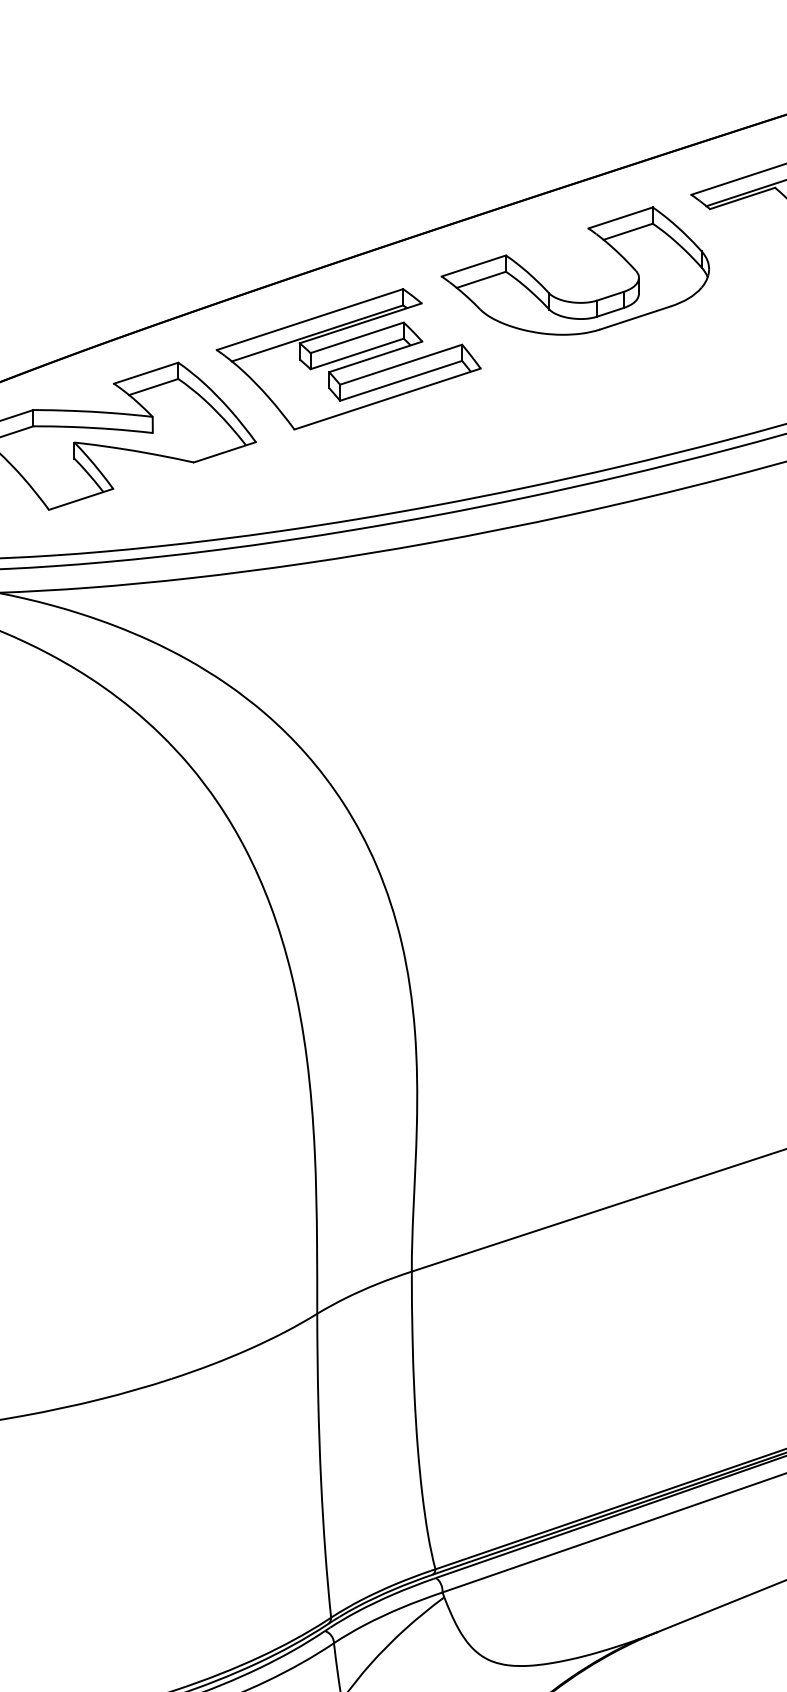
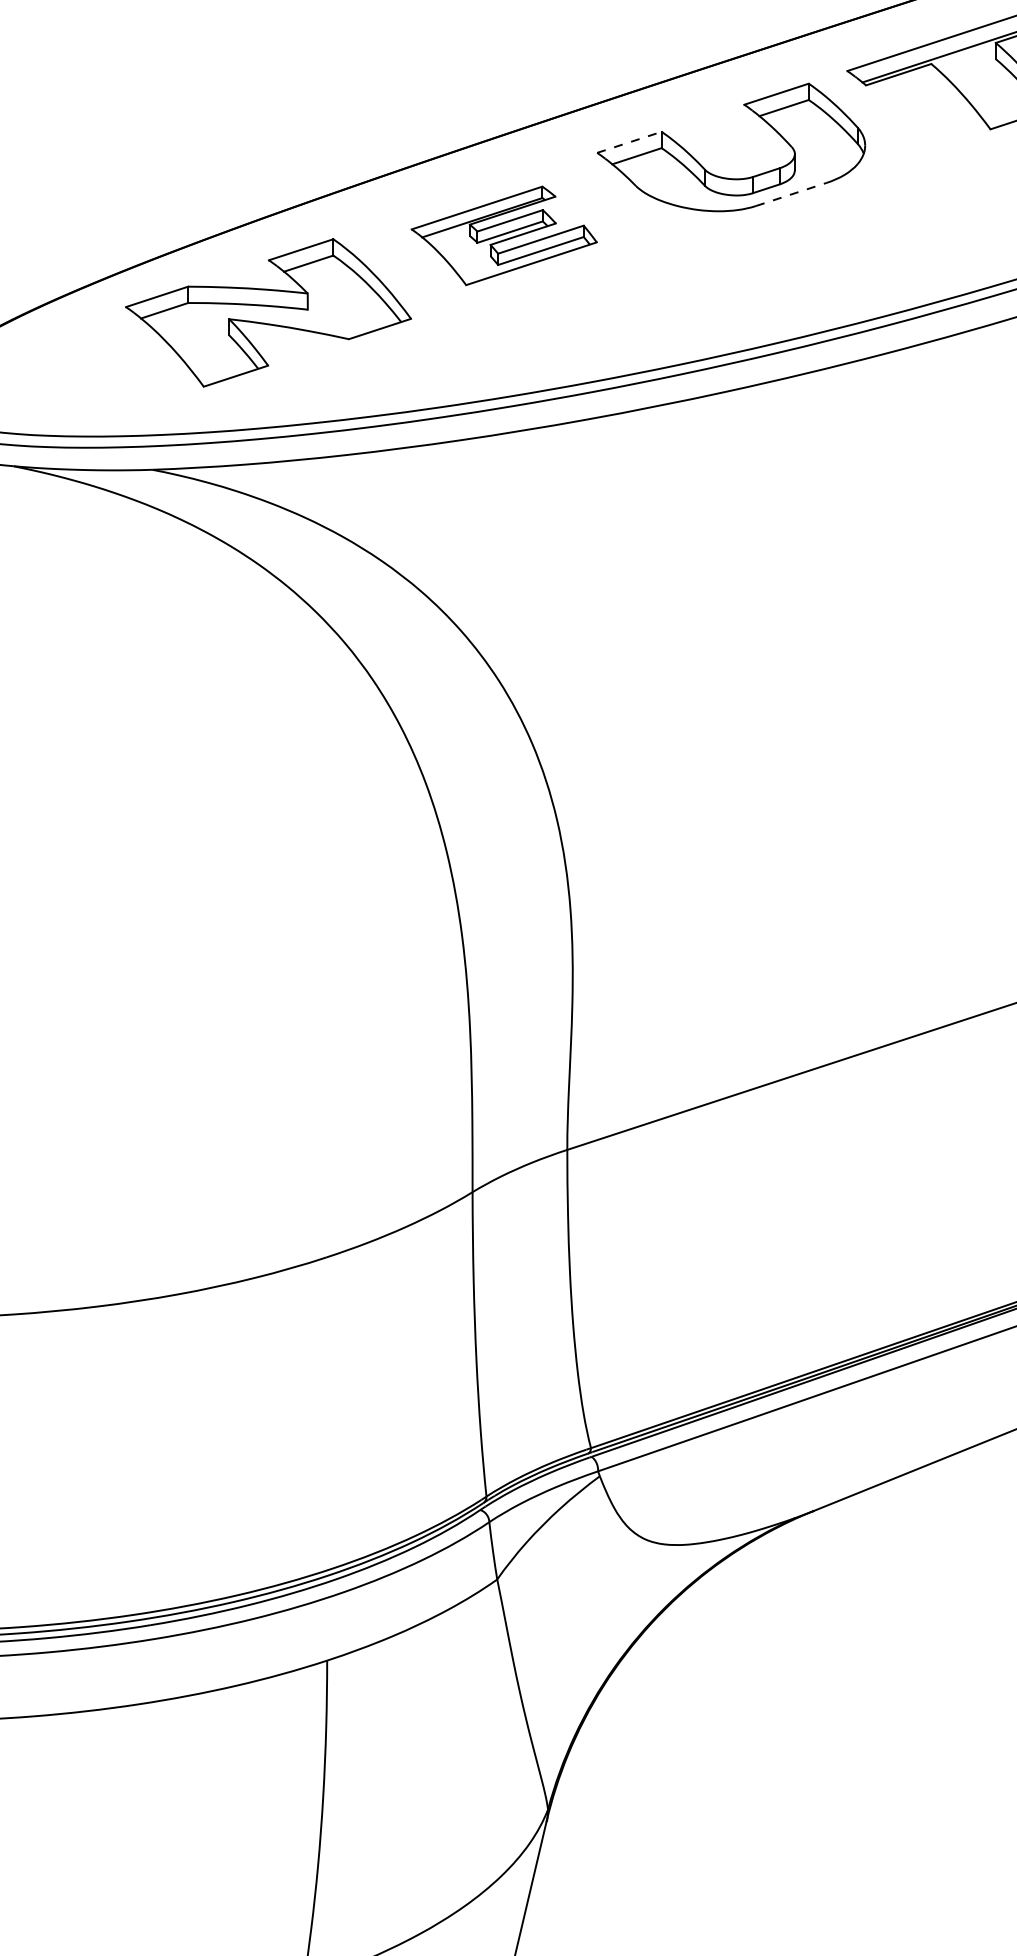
line: (473, 266) -> (629, 142), solid -> dashed
line: (635, 318) -> (791, 194), solid -> dashed
part: (349, 358) -> (504, 235), size x0.7

